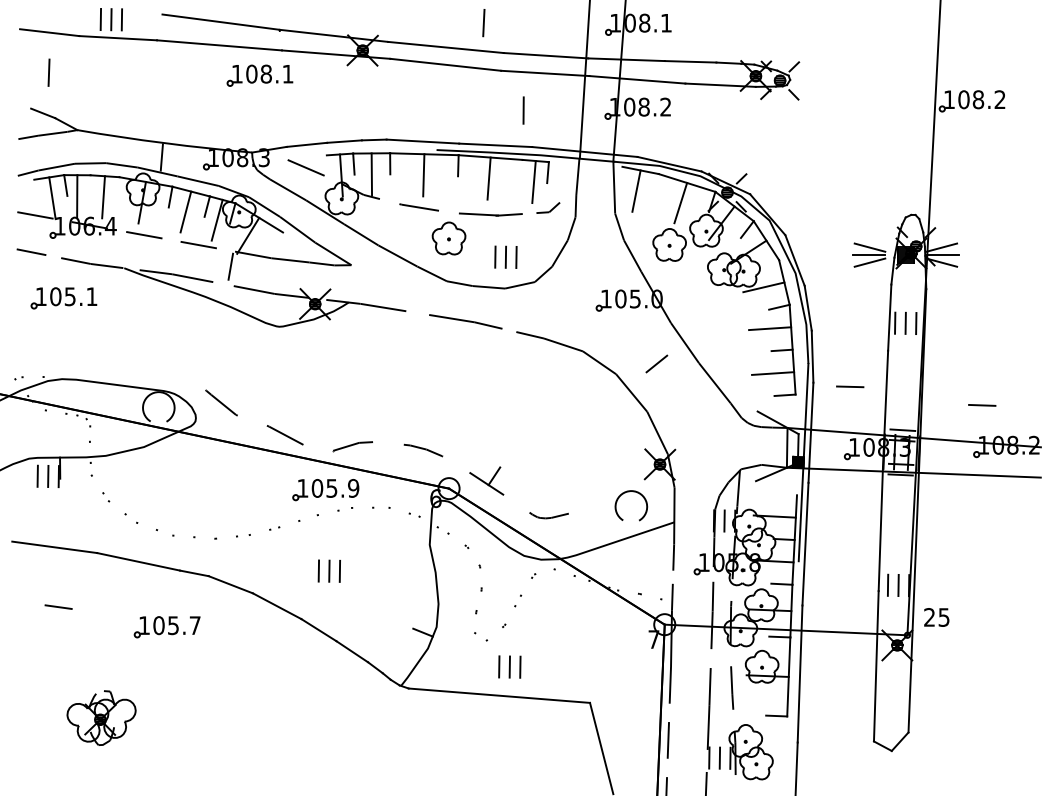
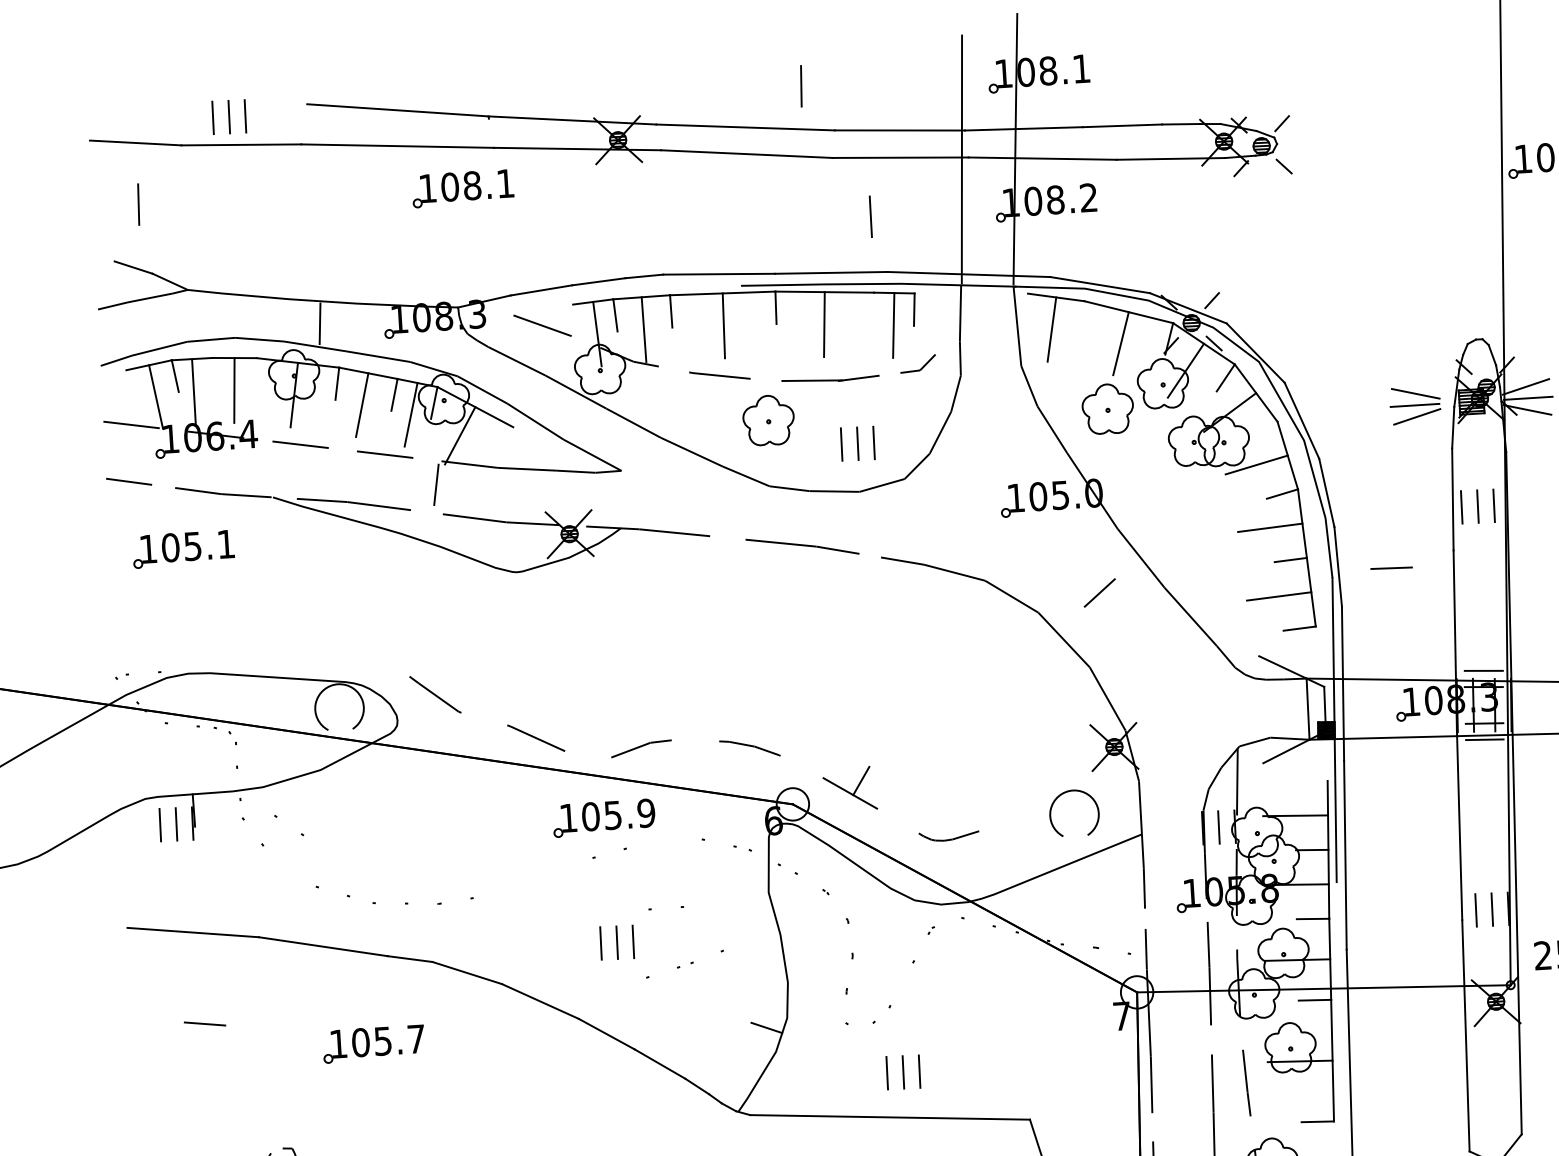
line: (850, 386) -> (1392, 567), moved
line: (110, 501) -> (278, 816), moved
line: (353, 507) -> (652, 908), moved
part: (274, 527) -> (684, 963), moved
part: (500, 623) -> (884, 1006), size x0.6

